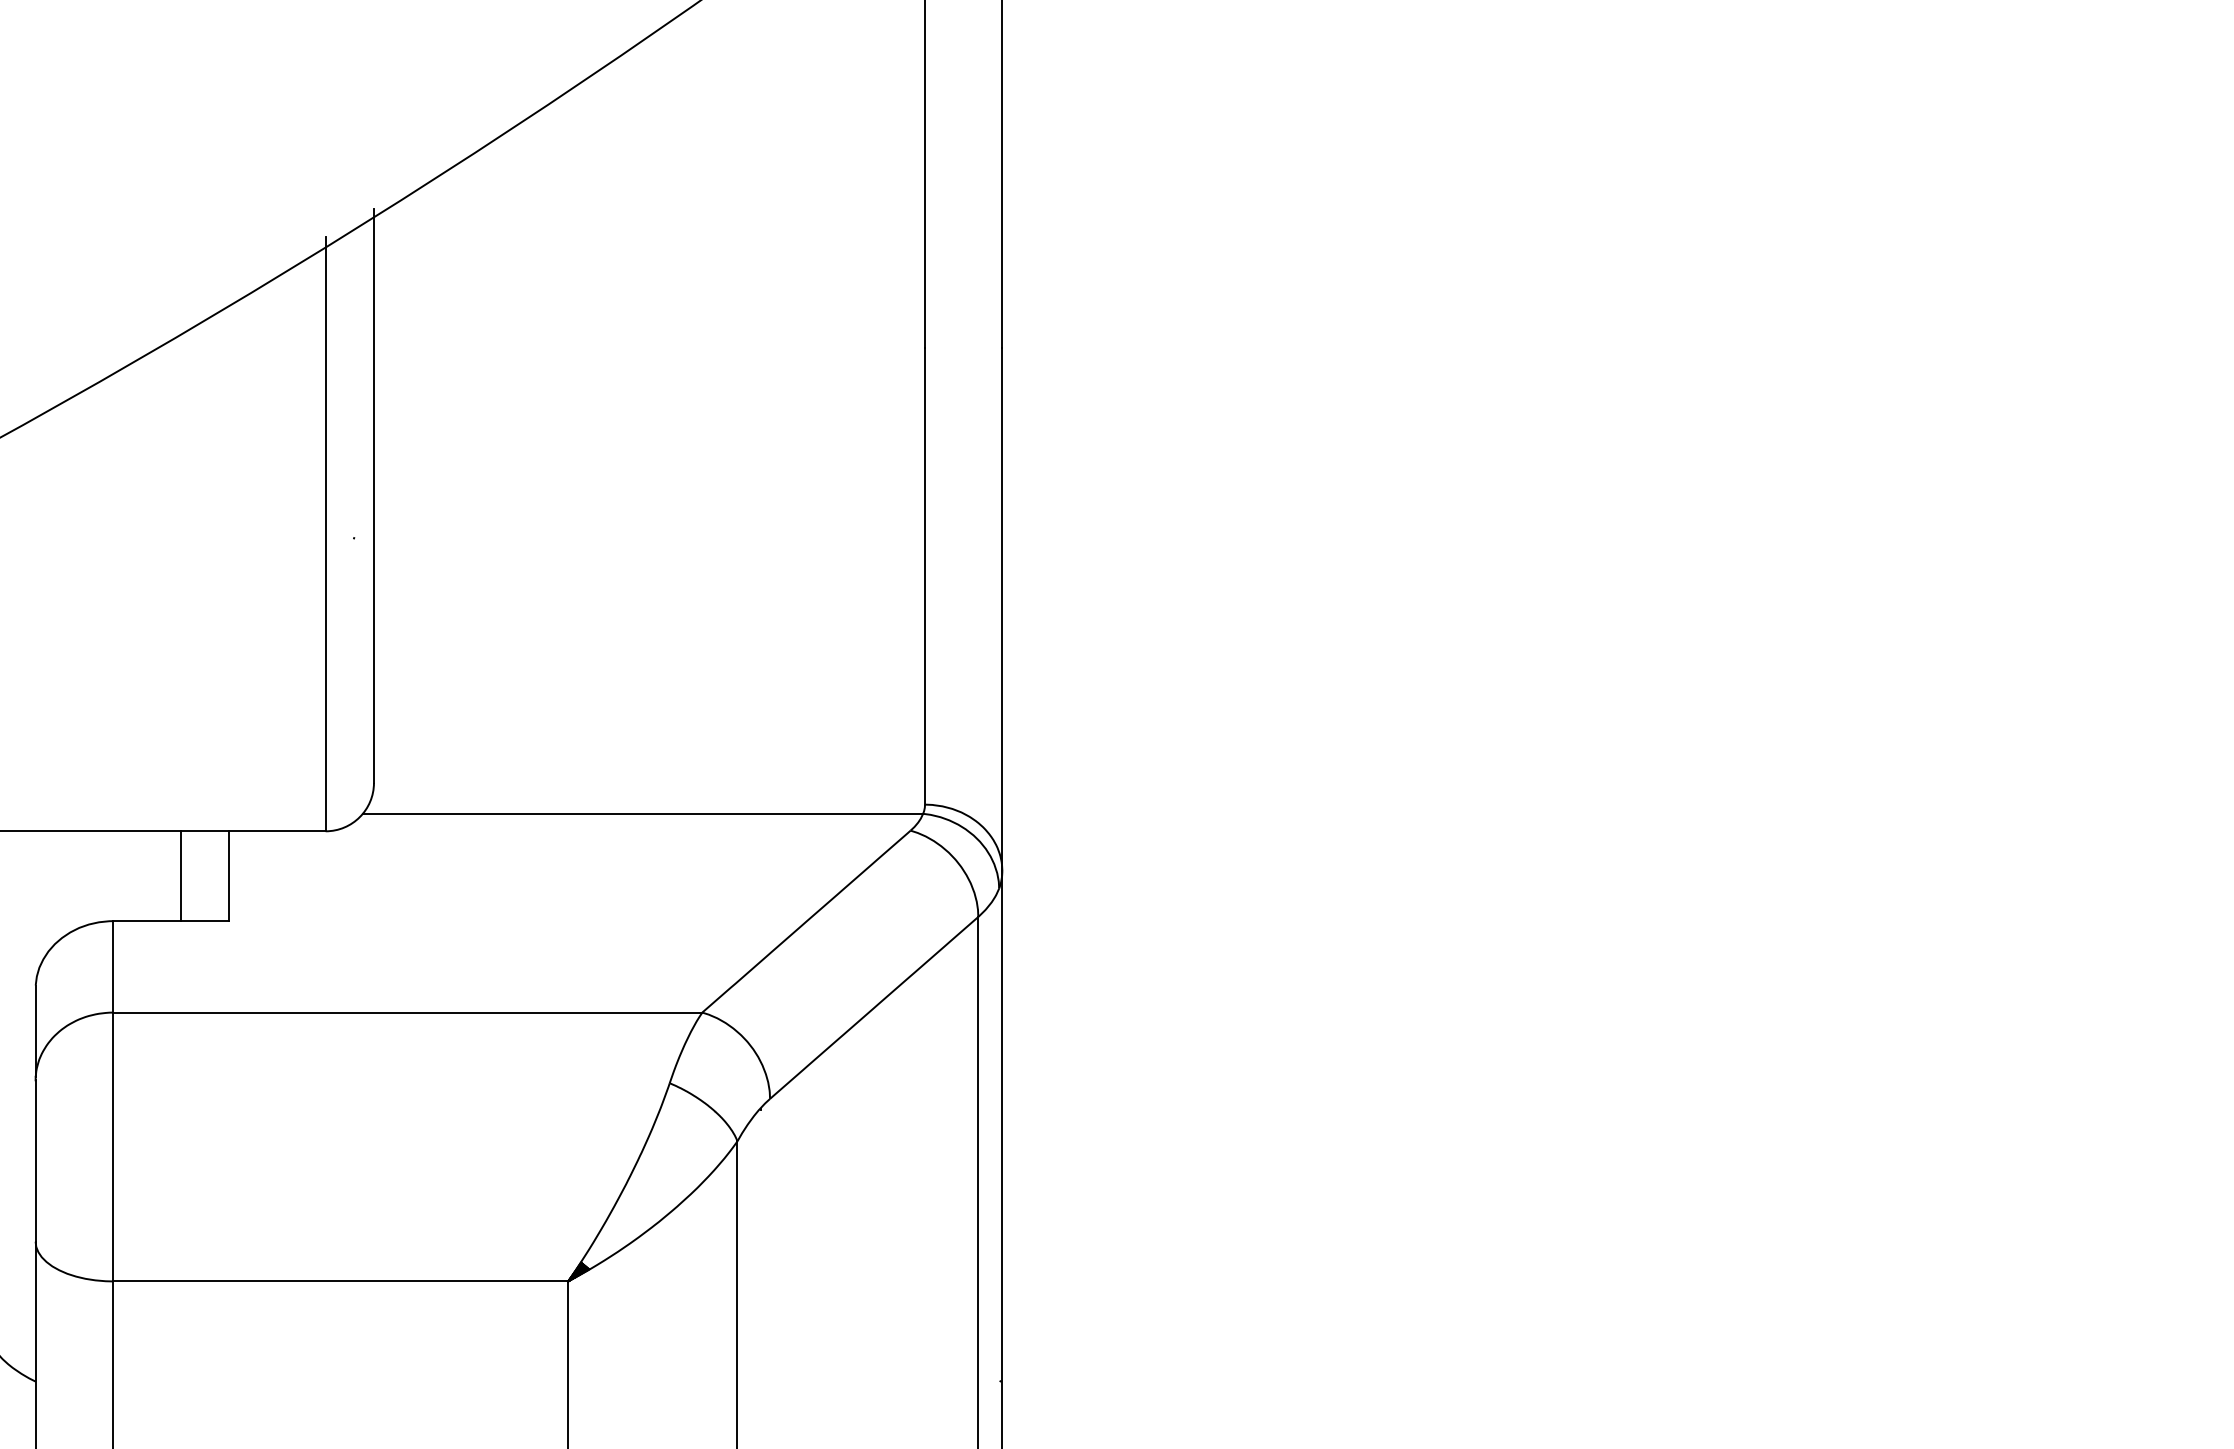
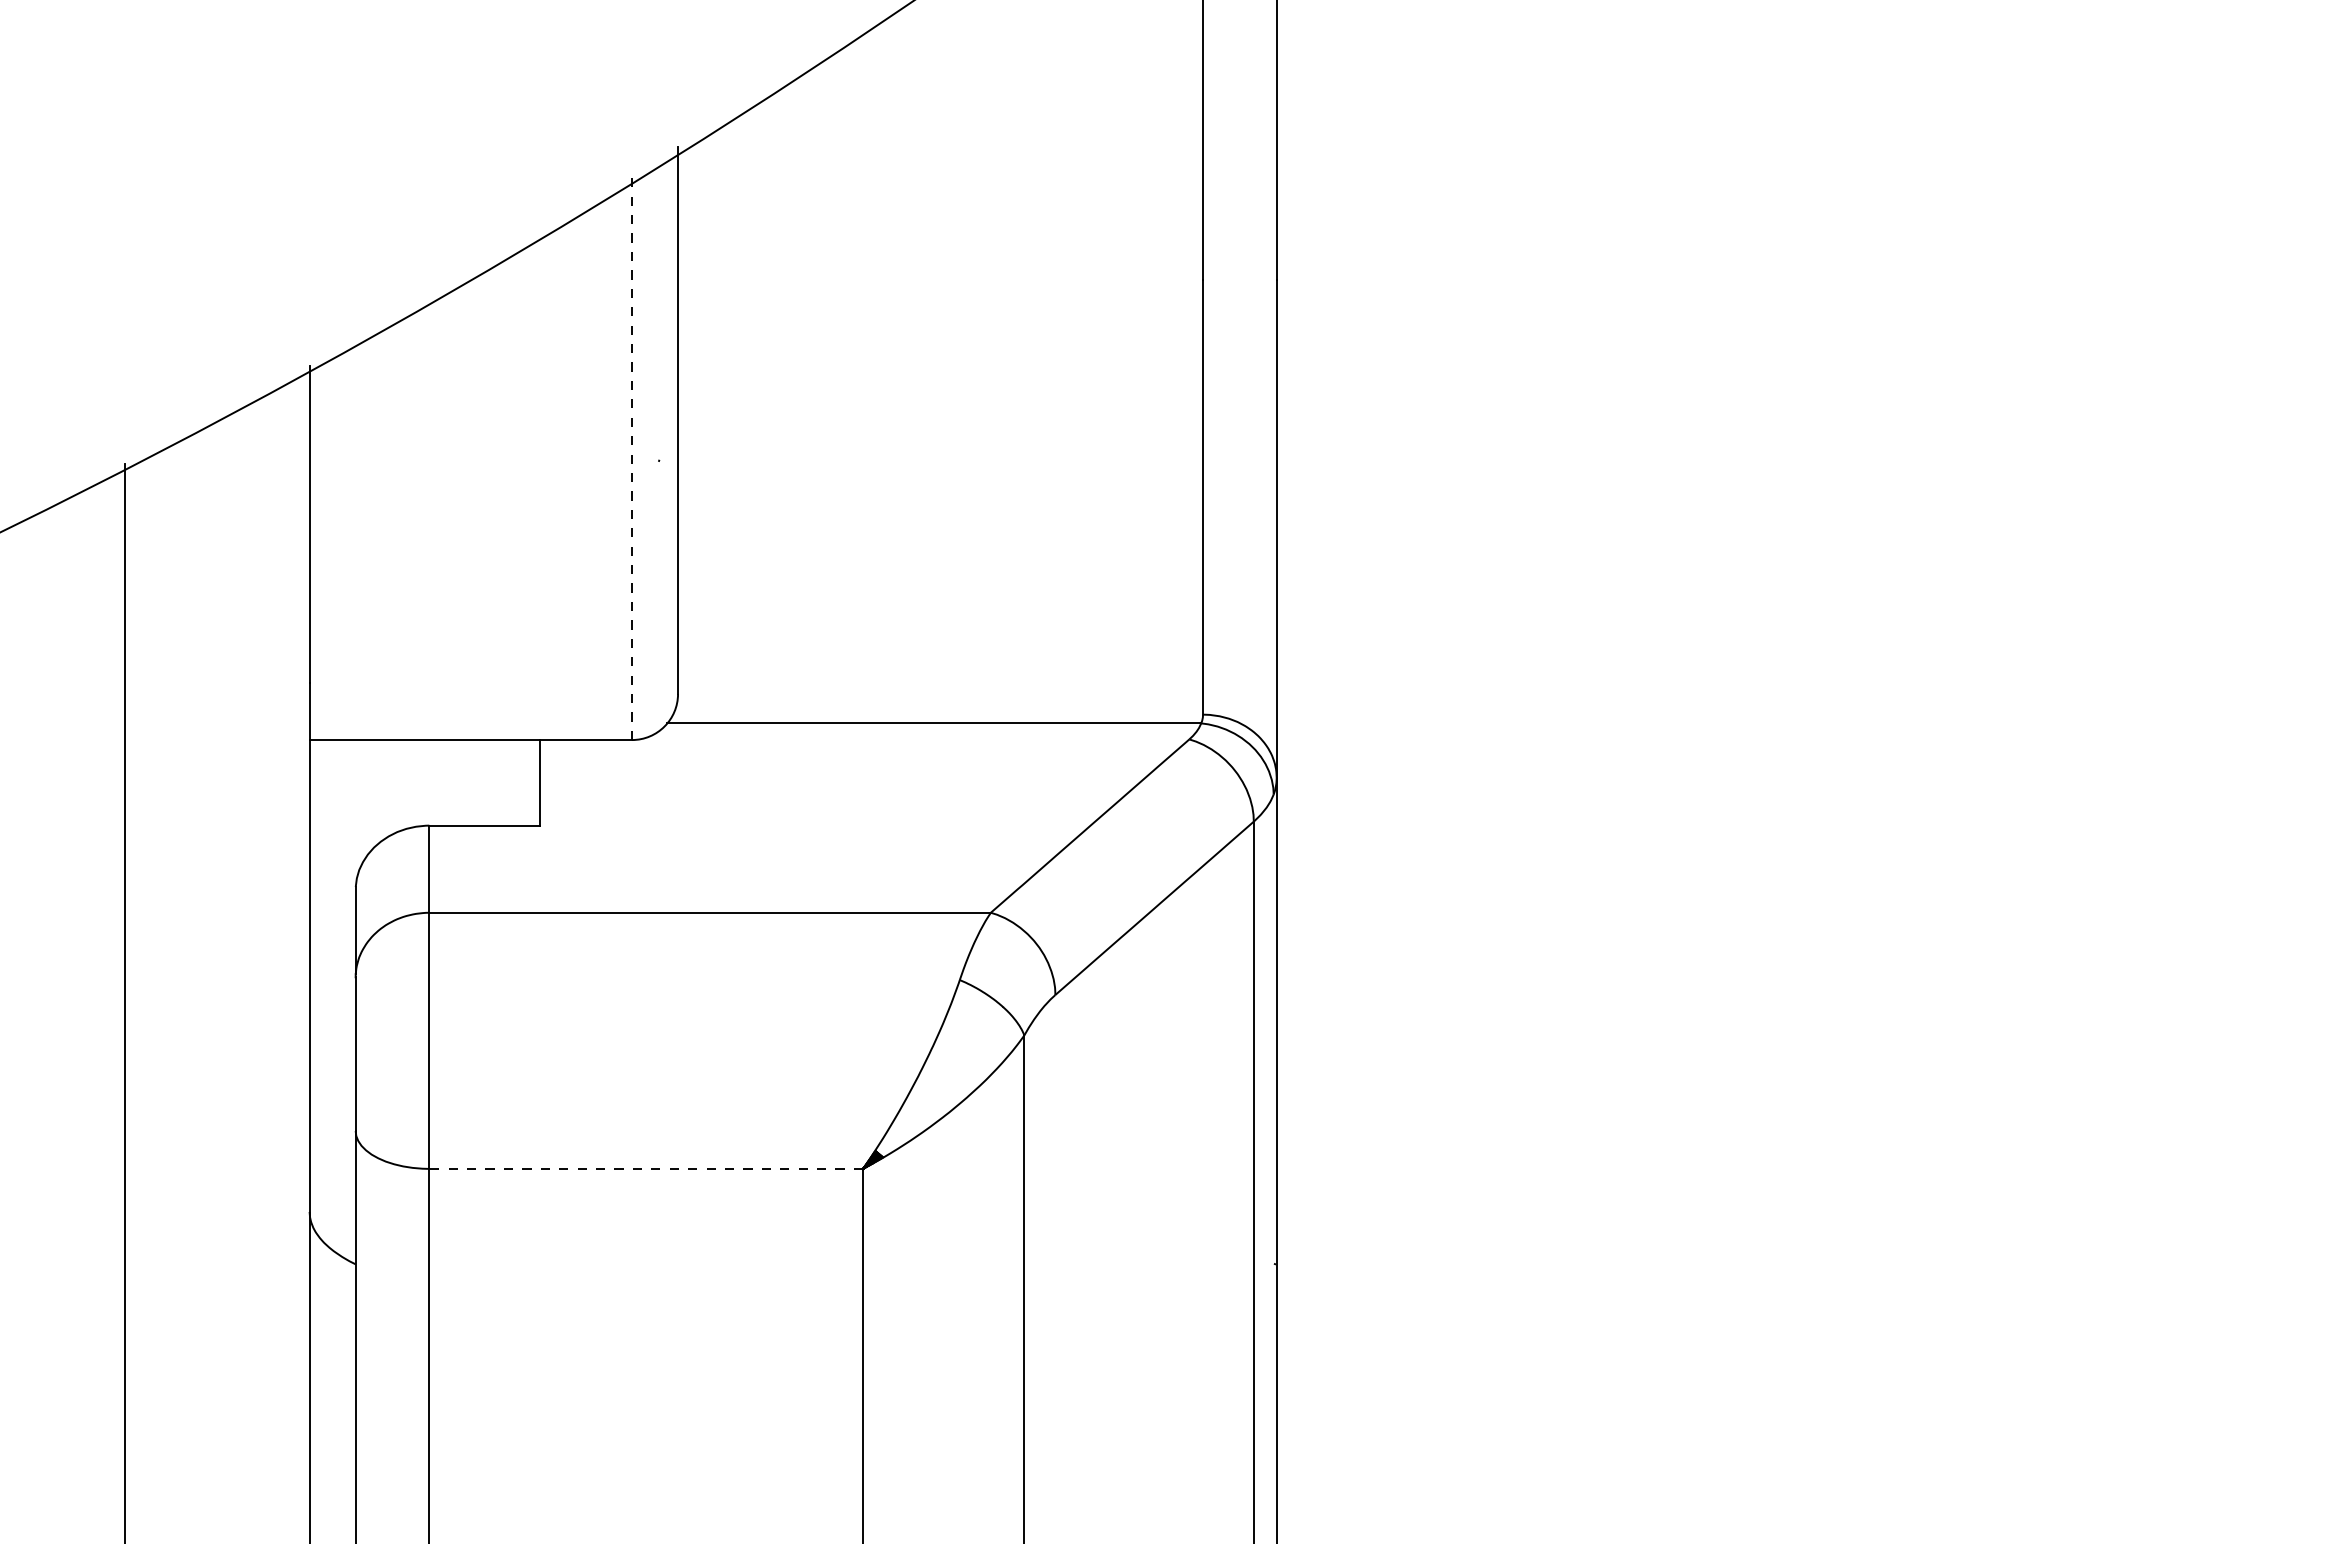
line: (325, 534) -> (631, 457), solid -> dashed
line: (180, 875) -> (493, 782), removed
line: (340, 1281) -> (646, 1168), solid -> dashed

